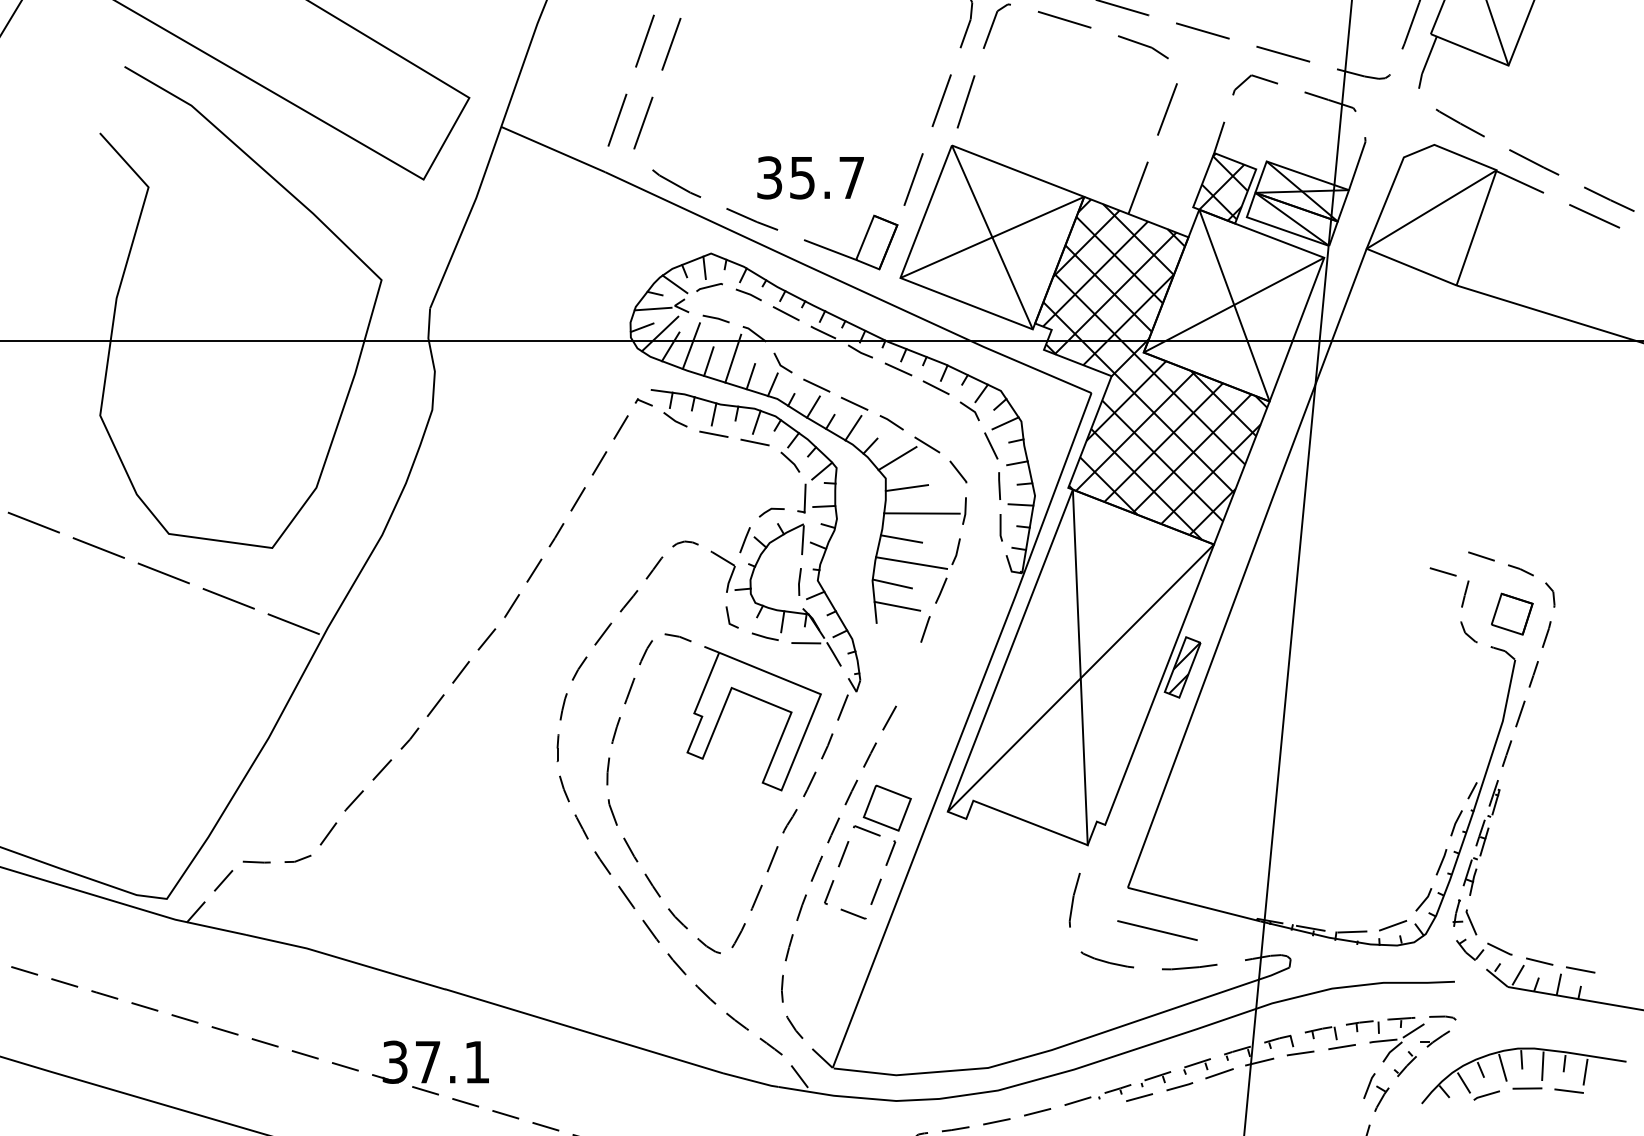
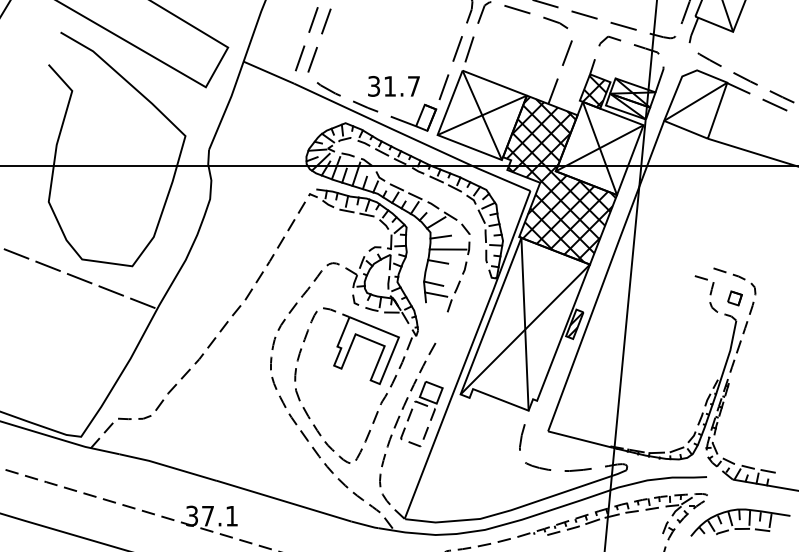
text: (801, 178) -> (389, 86), 35.7 -> 31.7
line: (910, 562) -> (442, 273), removed
part: (1511, 614) -> (734, 298), size x0.7
line: (1157, 929) -> (562, 451), removed

